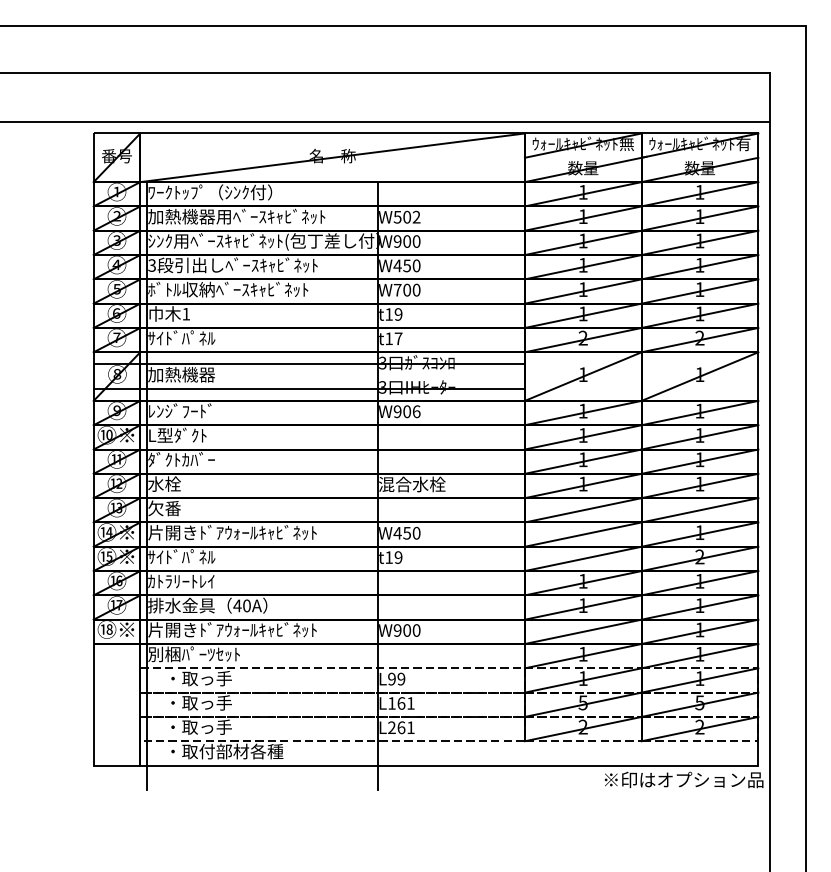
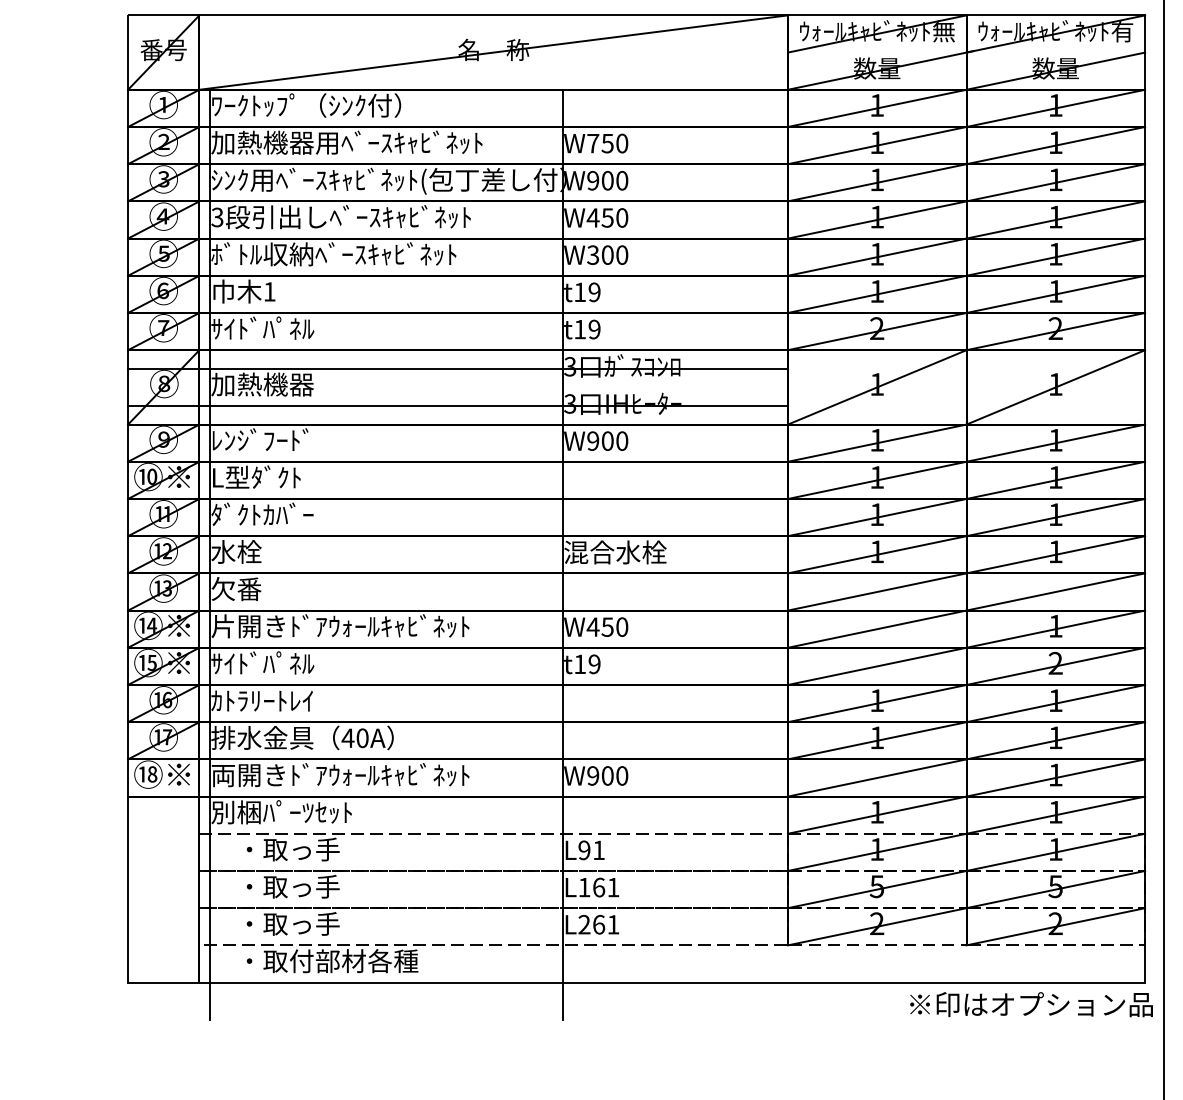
text: (406, 216) -> (606, 142), W502 -> W750
text: (397, 289) -> (592, 254), W700 -> W300
text: (398, 338) -> (594, 329), t17 -> t19
text: (416, 411) -> (622, 440), W906 -> W900
text: (155, 629) -> (222, 774), 片開きﾄﾞｱｳｫｰﾙｷｬﾋﾞﾈｯﾄ -> 両開きﾄﾞｱｳｫｰﾙｷｬﾋﾞﾈｯﾄ
text: (401, 678) -> (599, 849), L99 -> L91

